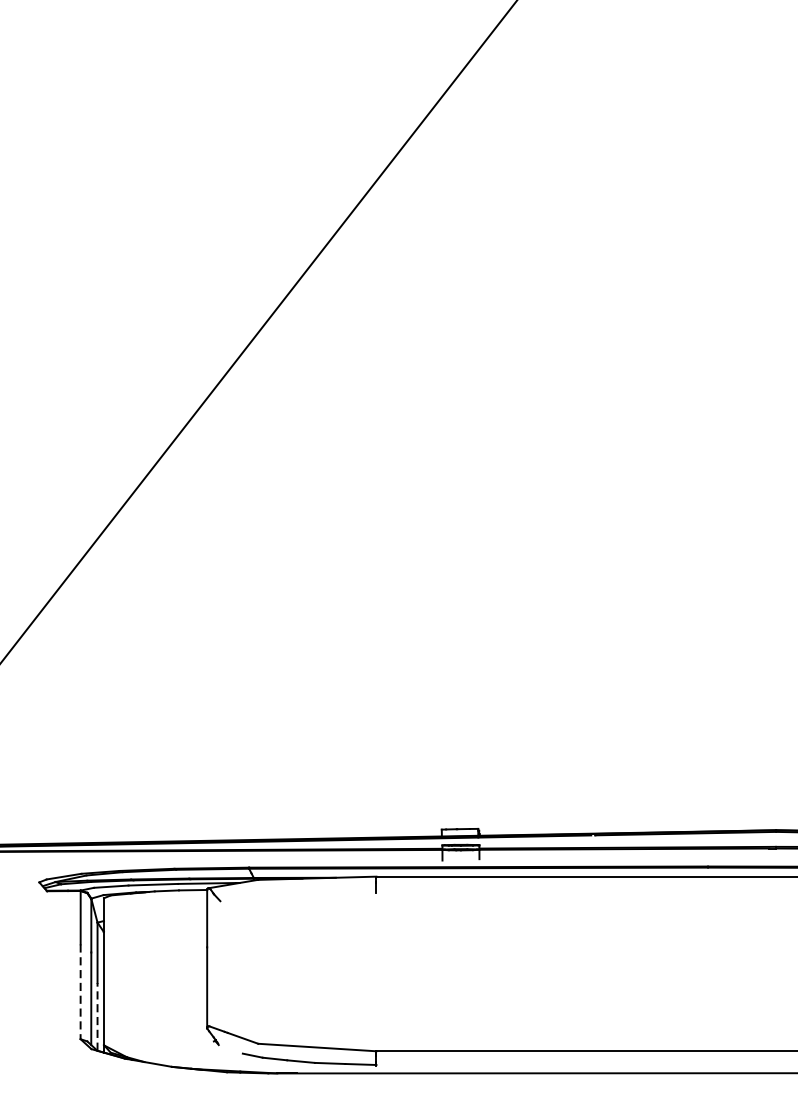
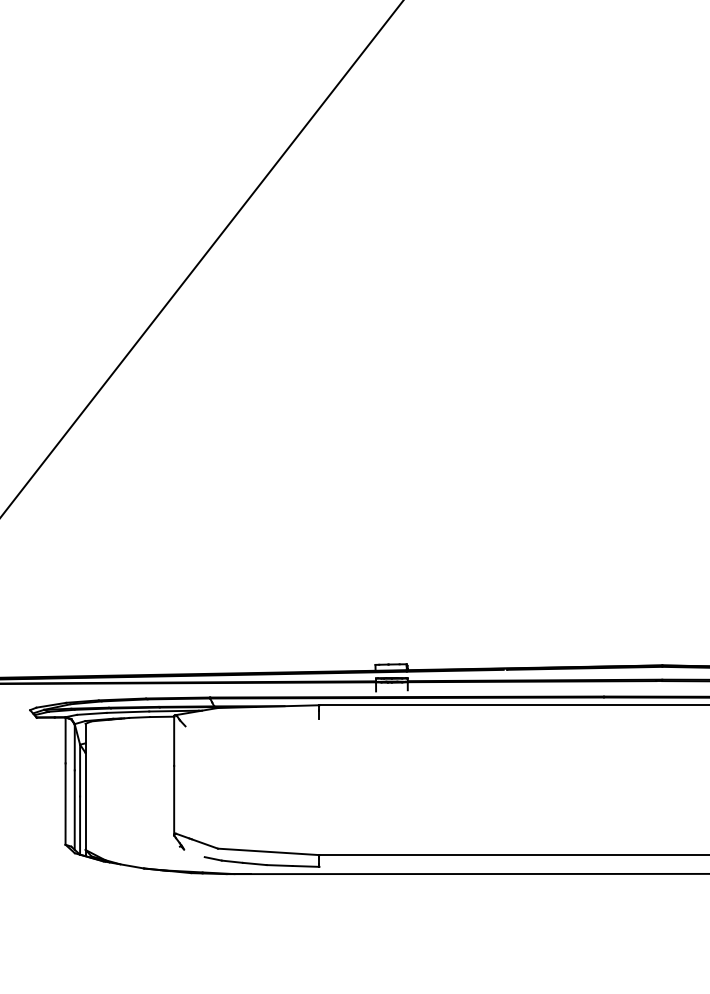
line: (80, 992) -> (65, 804), dashed -> solid
line: (98, 1016) -> (80, 825), dashed -> solid

